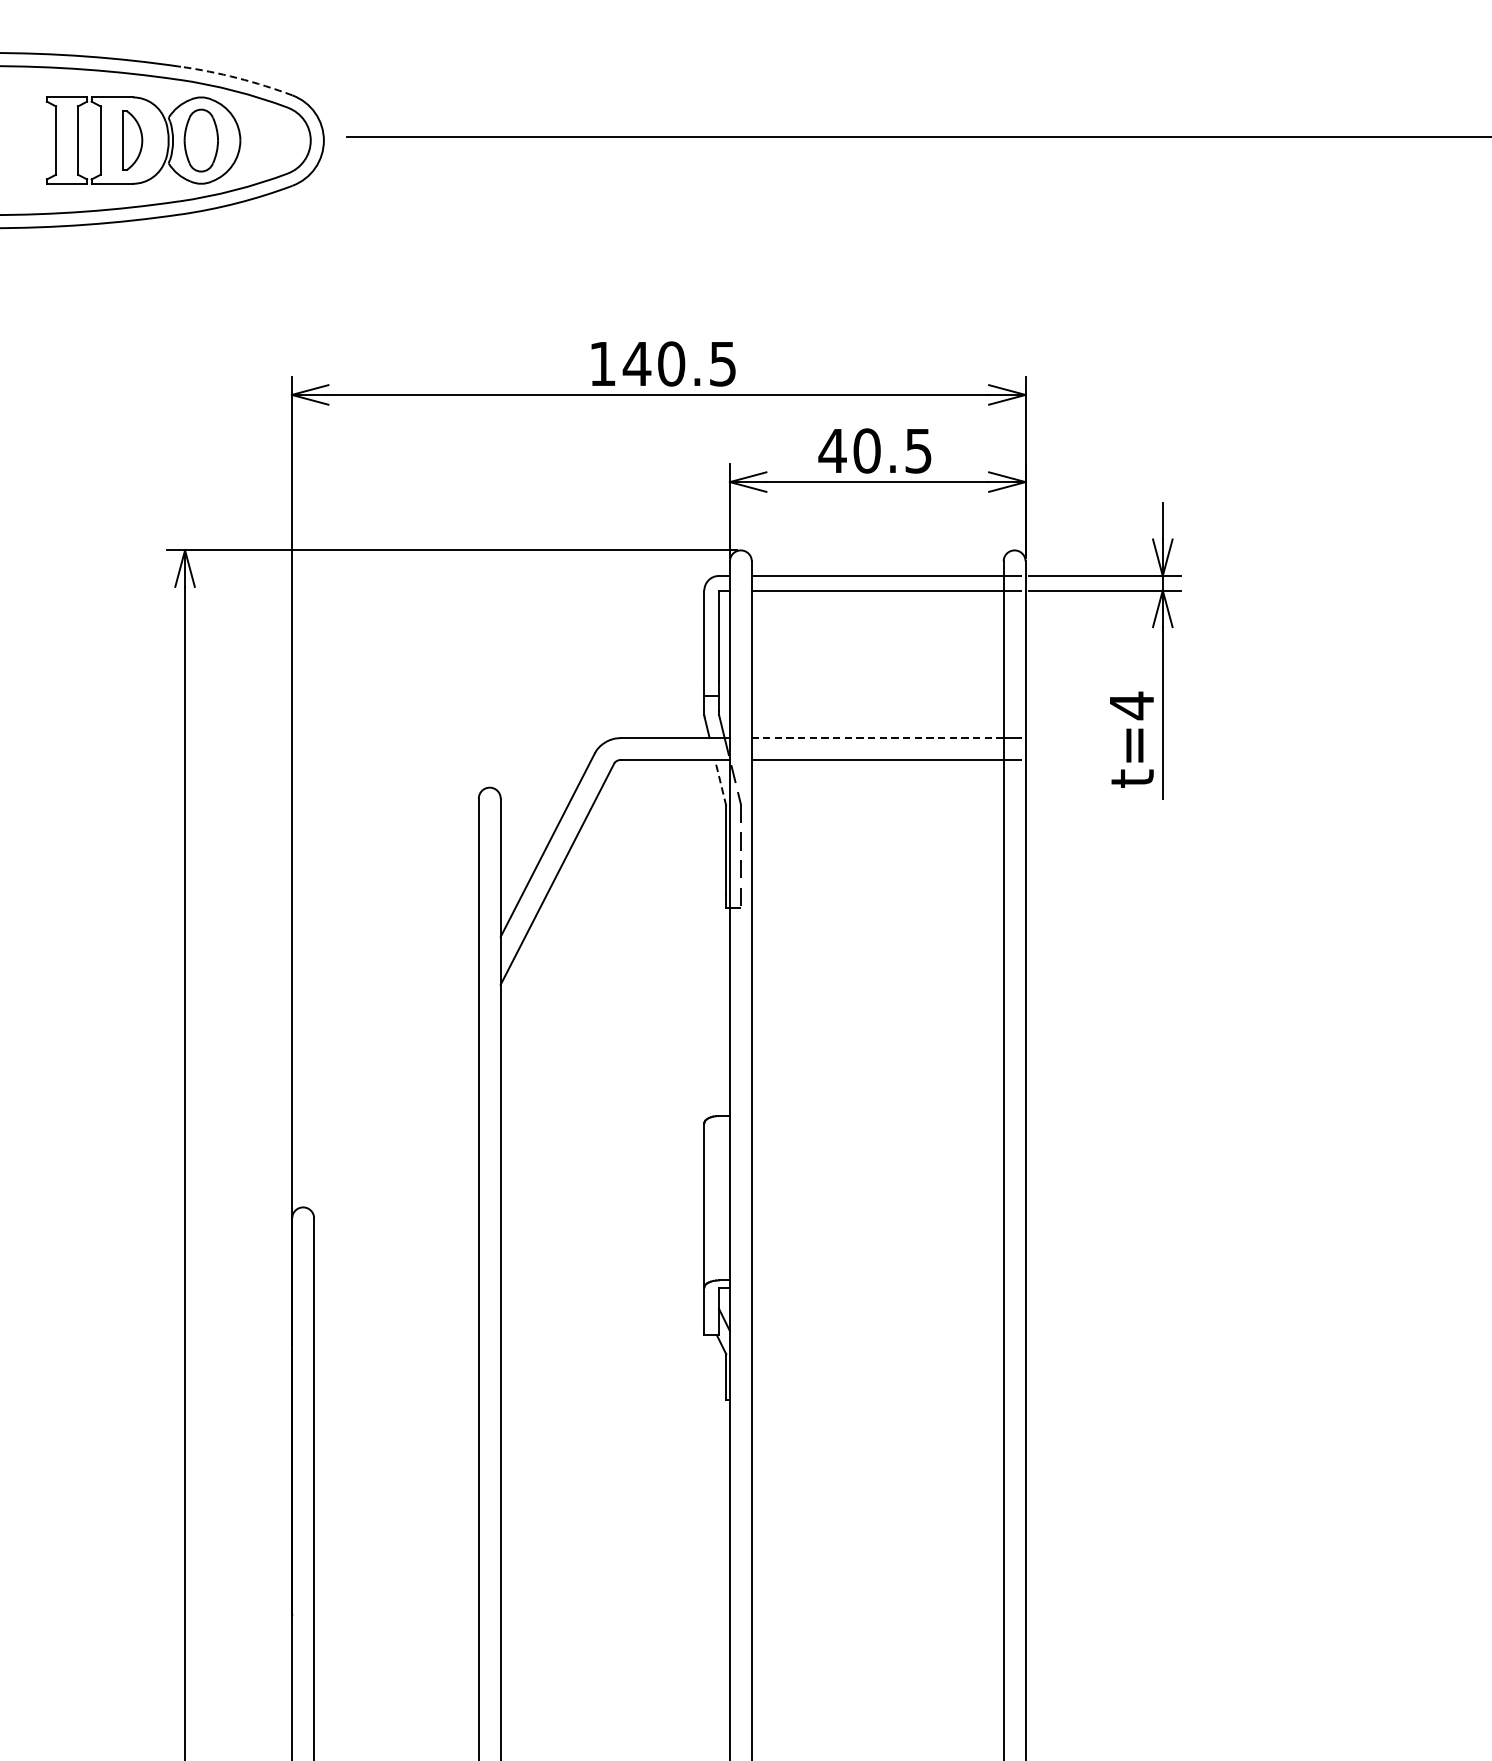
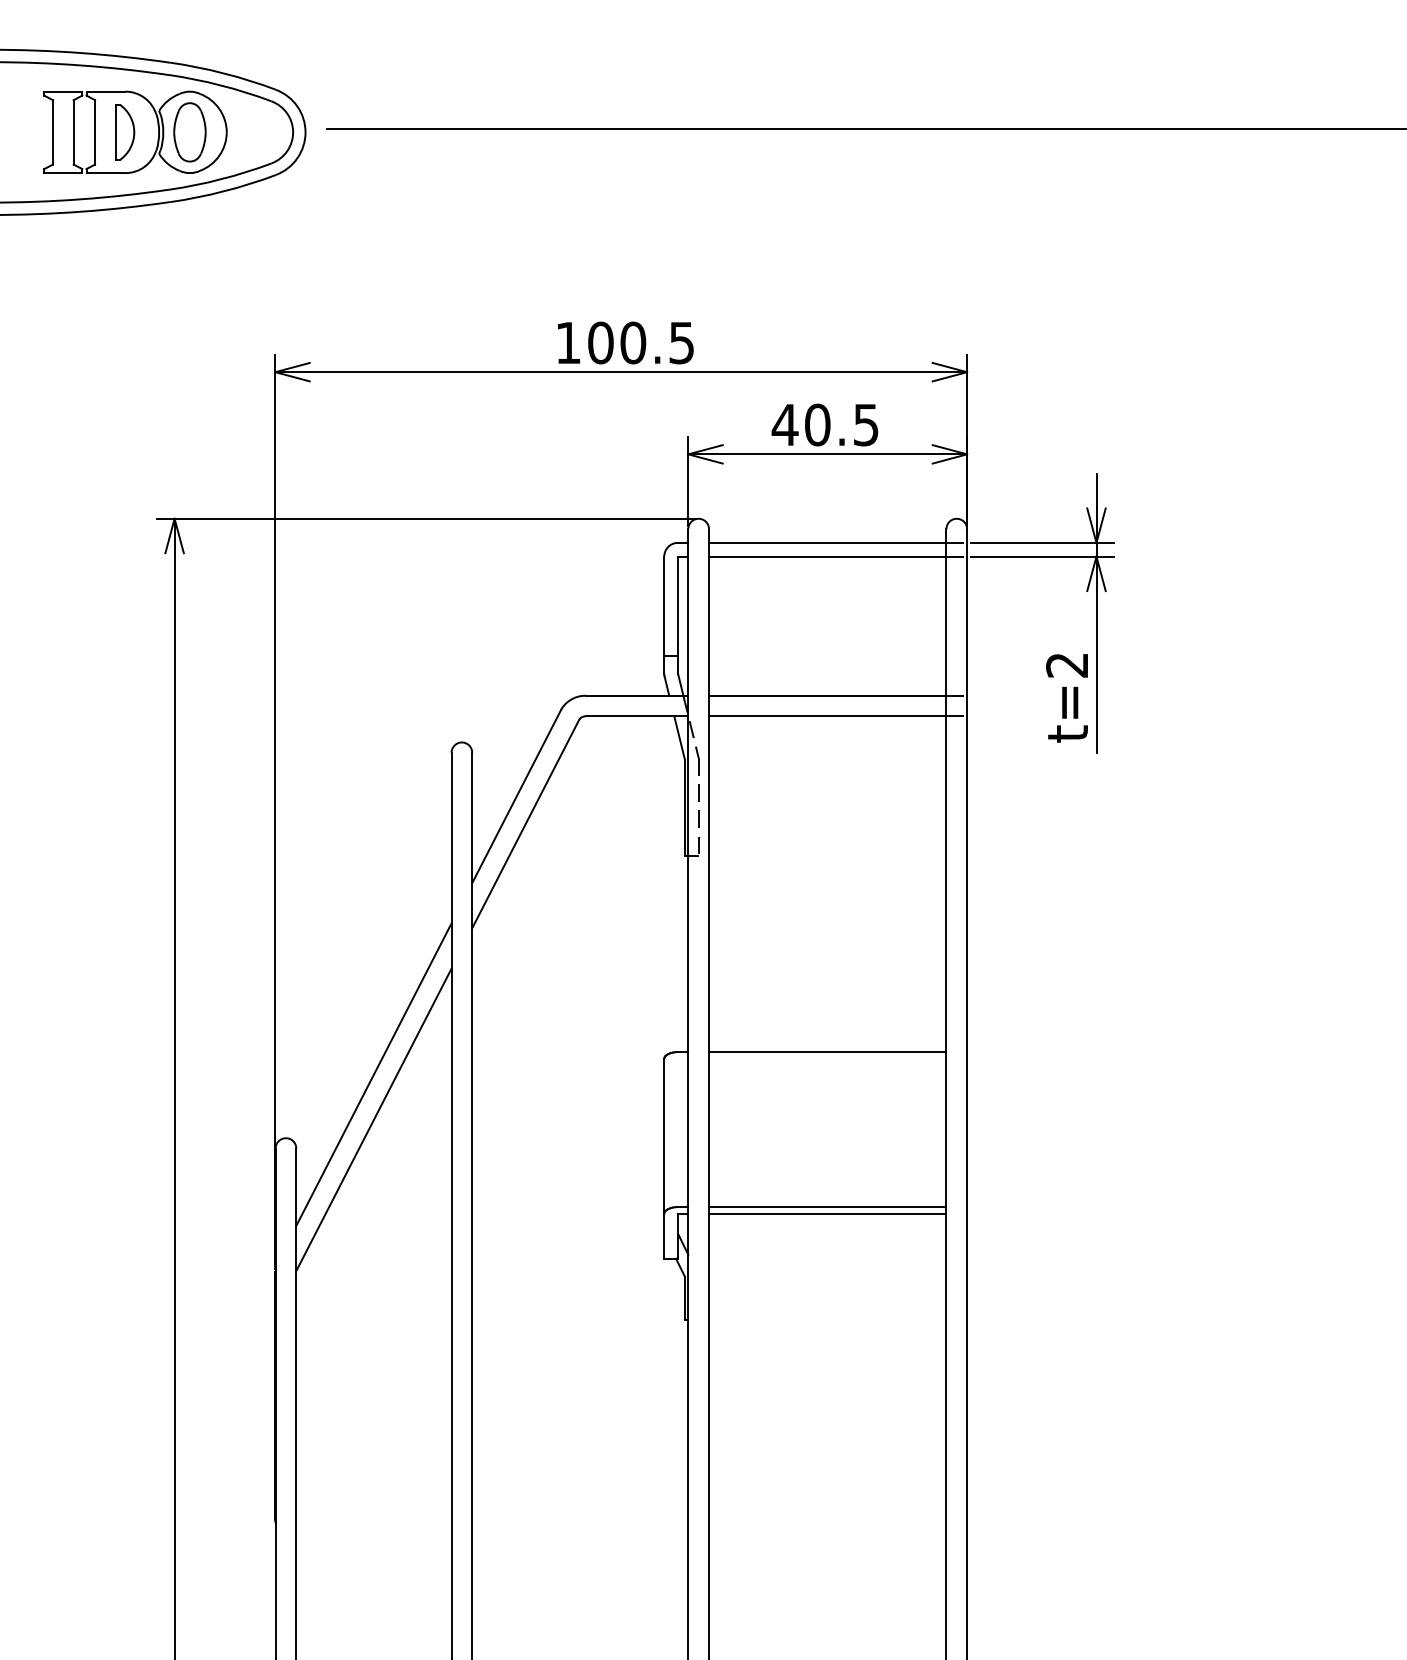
arc: (237, 78) -> (224, 73), dashed -> solid
text: (636, 363) -> (600, 342), 140.5 -> 100.5
text: (1130, 704) -> (1066, 664), t=4 -> t=2
line: (877, 737) -> (827, 695), dashed -> solid
line: (720, 782) -> (679, 737), dashed -> solid
line: (877, 1116) -> (827, 1052), added
line: (396, 1139) -> (373, 1074), added
line: (396, 1187) -> (373, 1119), added
line: (877, 1280) -> (827, 1207), added
line: (877, 1287) -> (827, 1213), added

